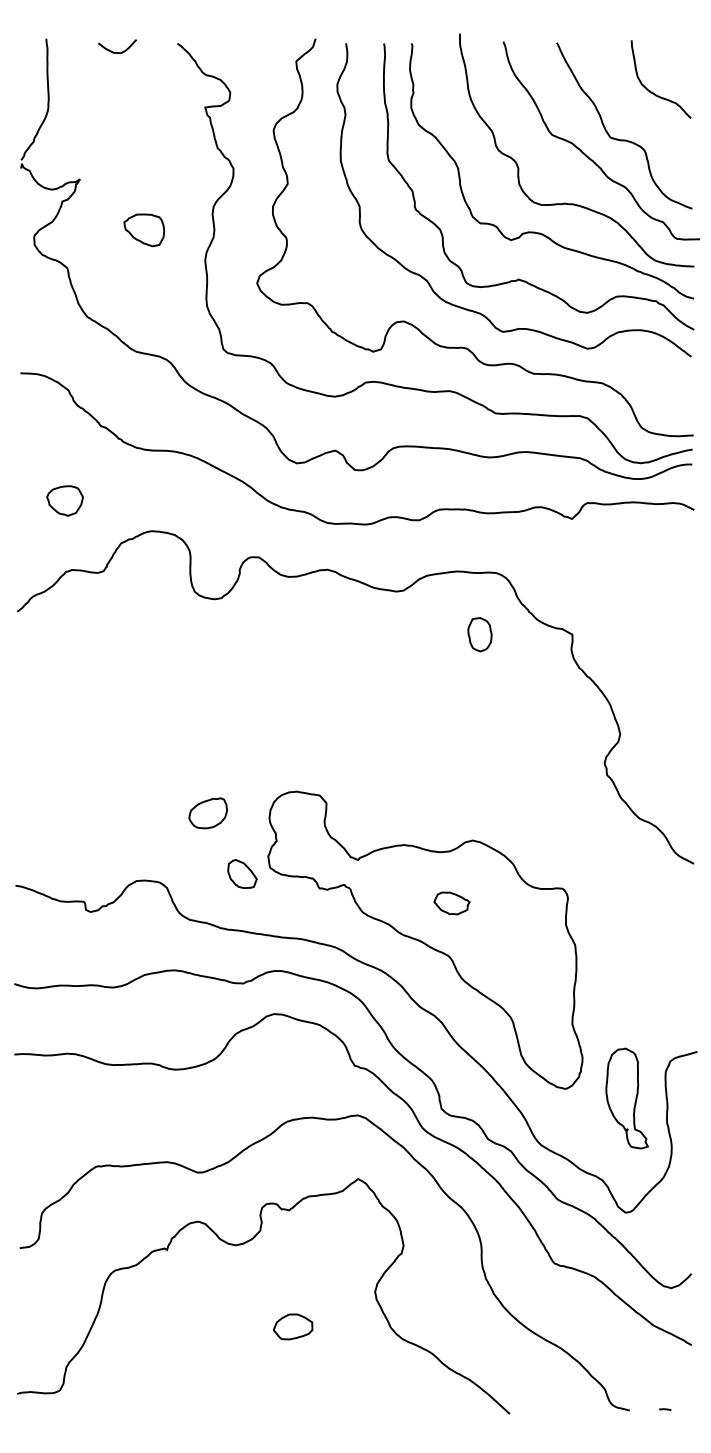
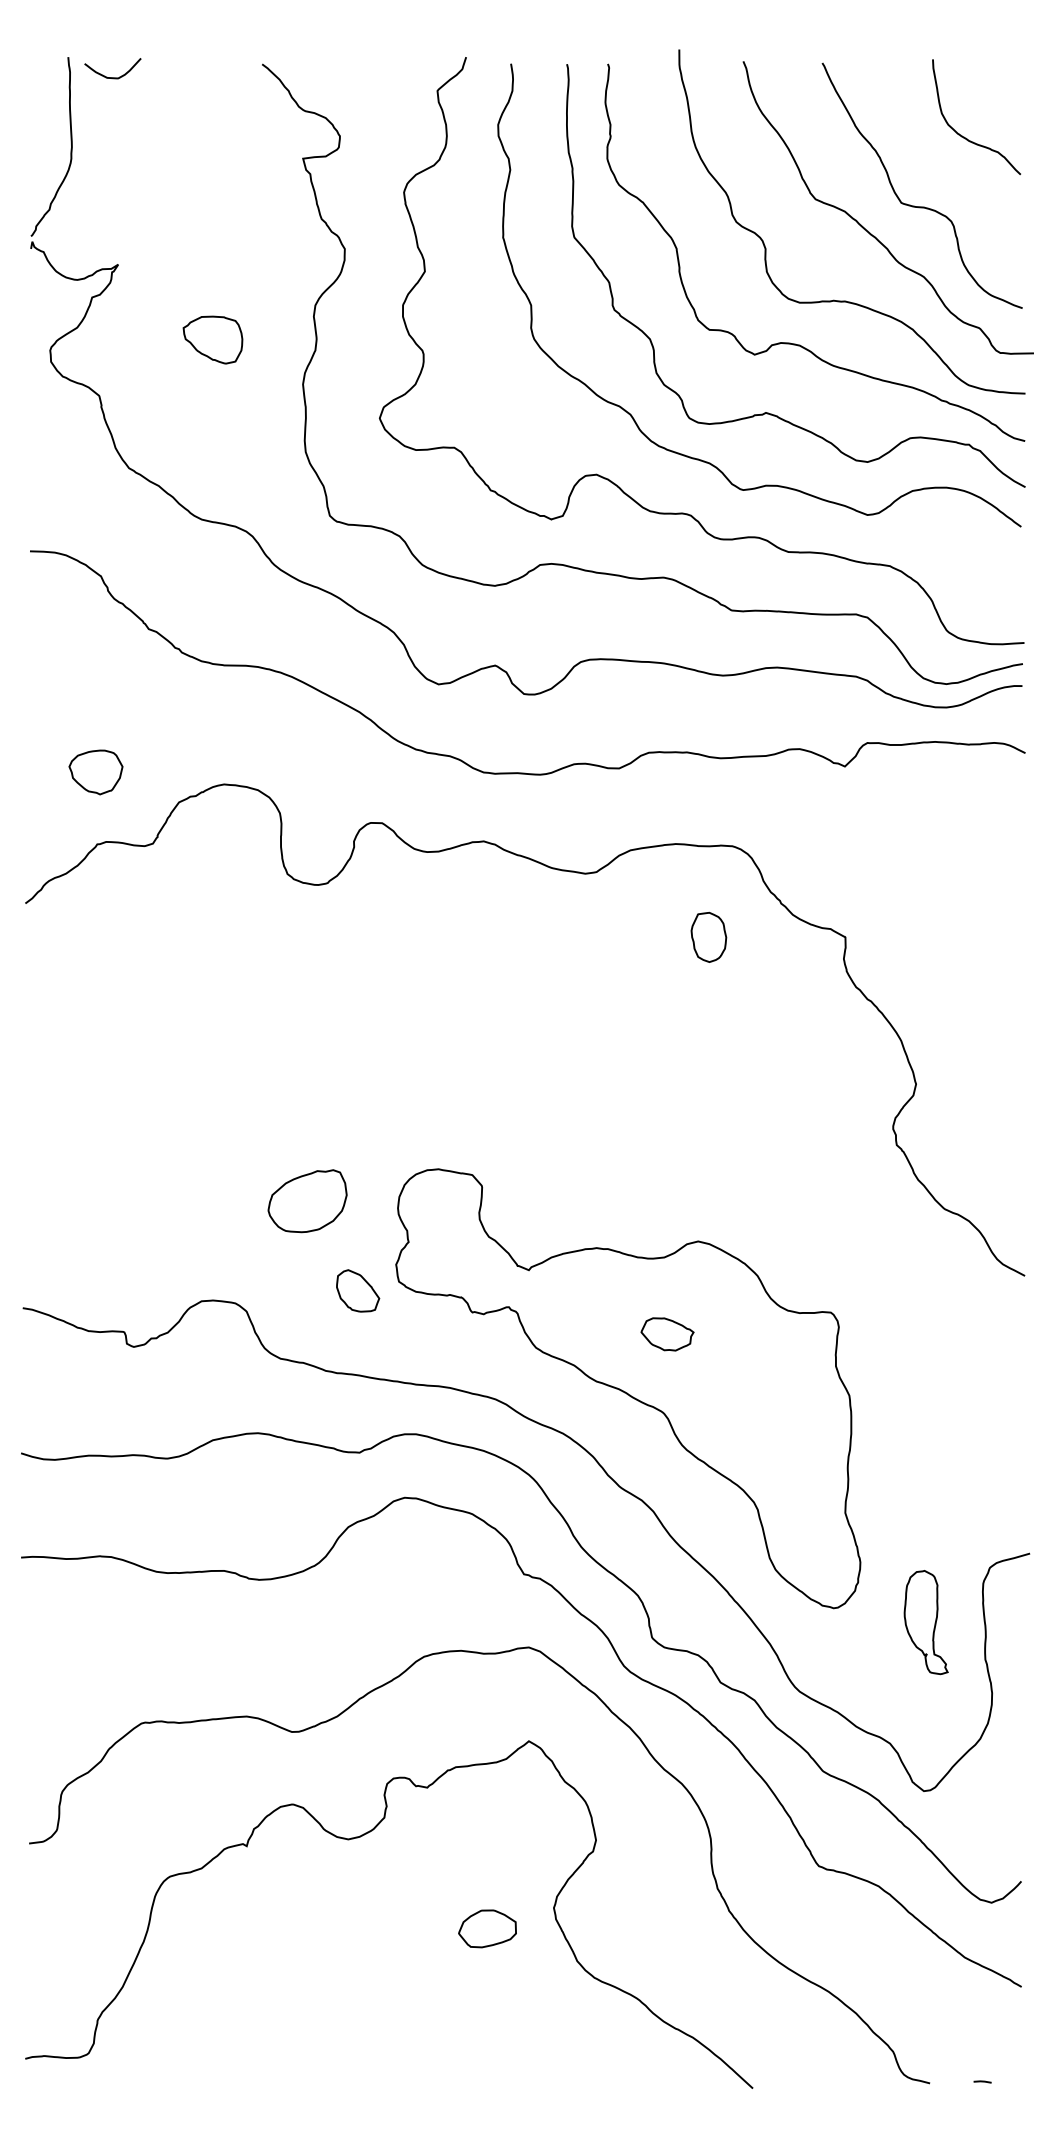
curve: (117, 52) -> (112, 77), moved
part: (64, 500) -> (95, 771), moved
part: (207, 813) -> (306, 1201), size x1.4
part: (626, 1098) -> (925, 1622), size x0.7
part: (293, 1326) -> (488, 1928), moved

